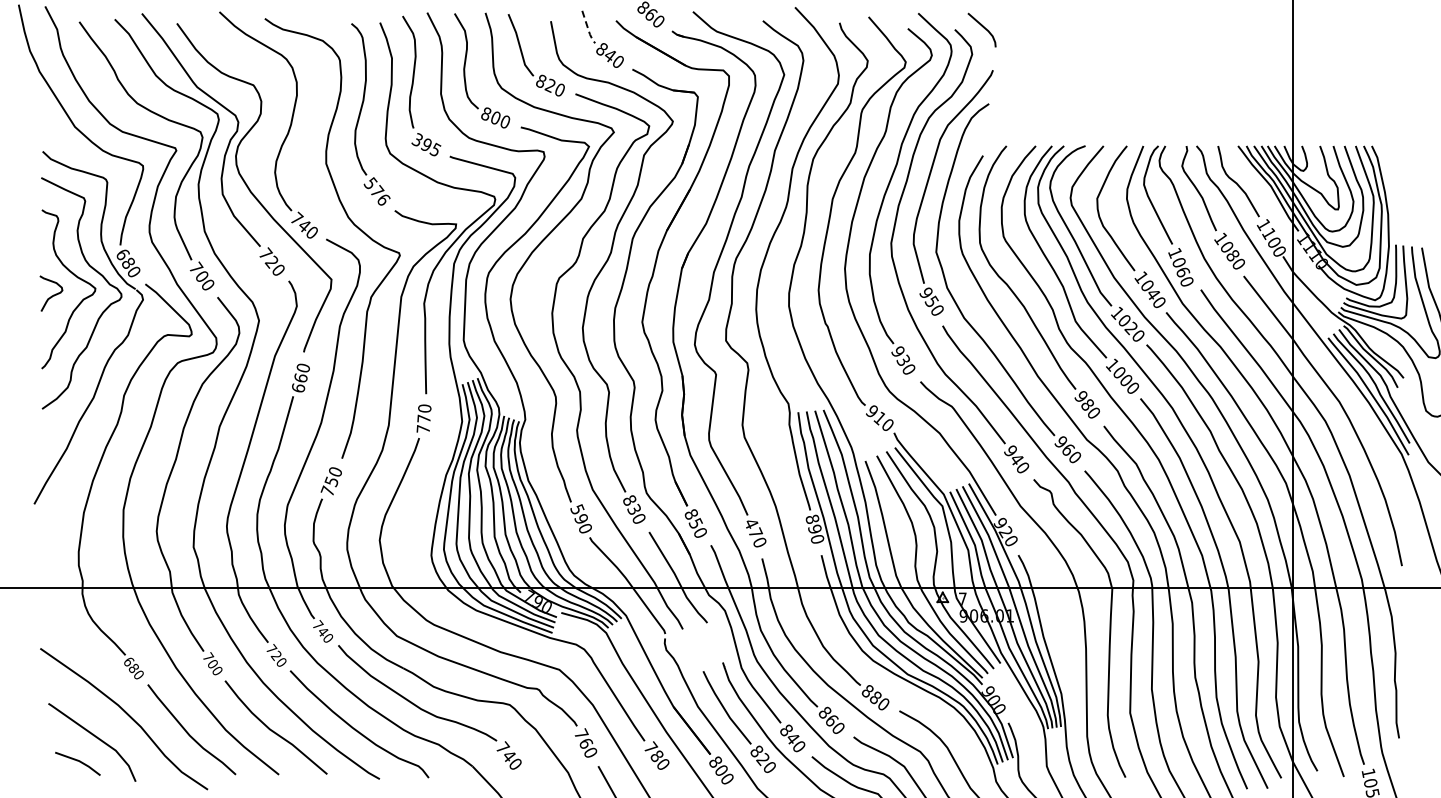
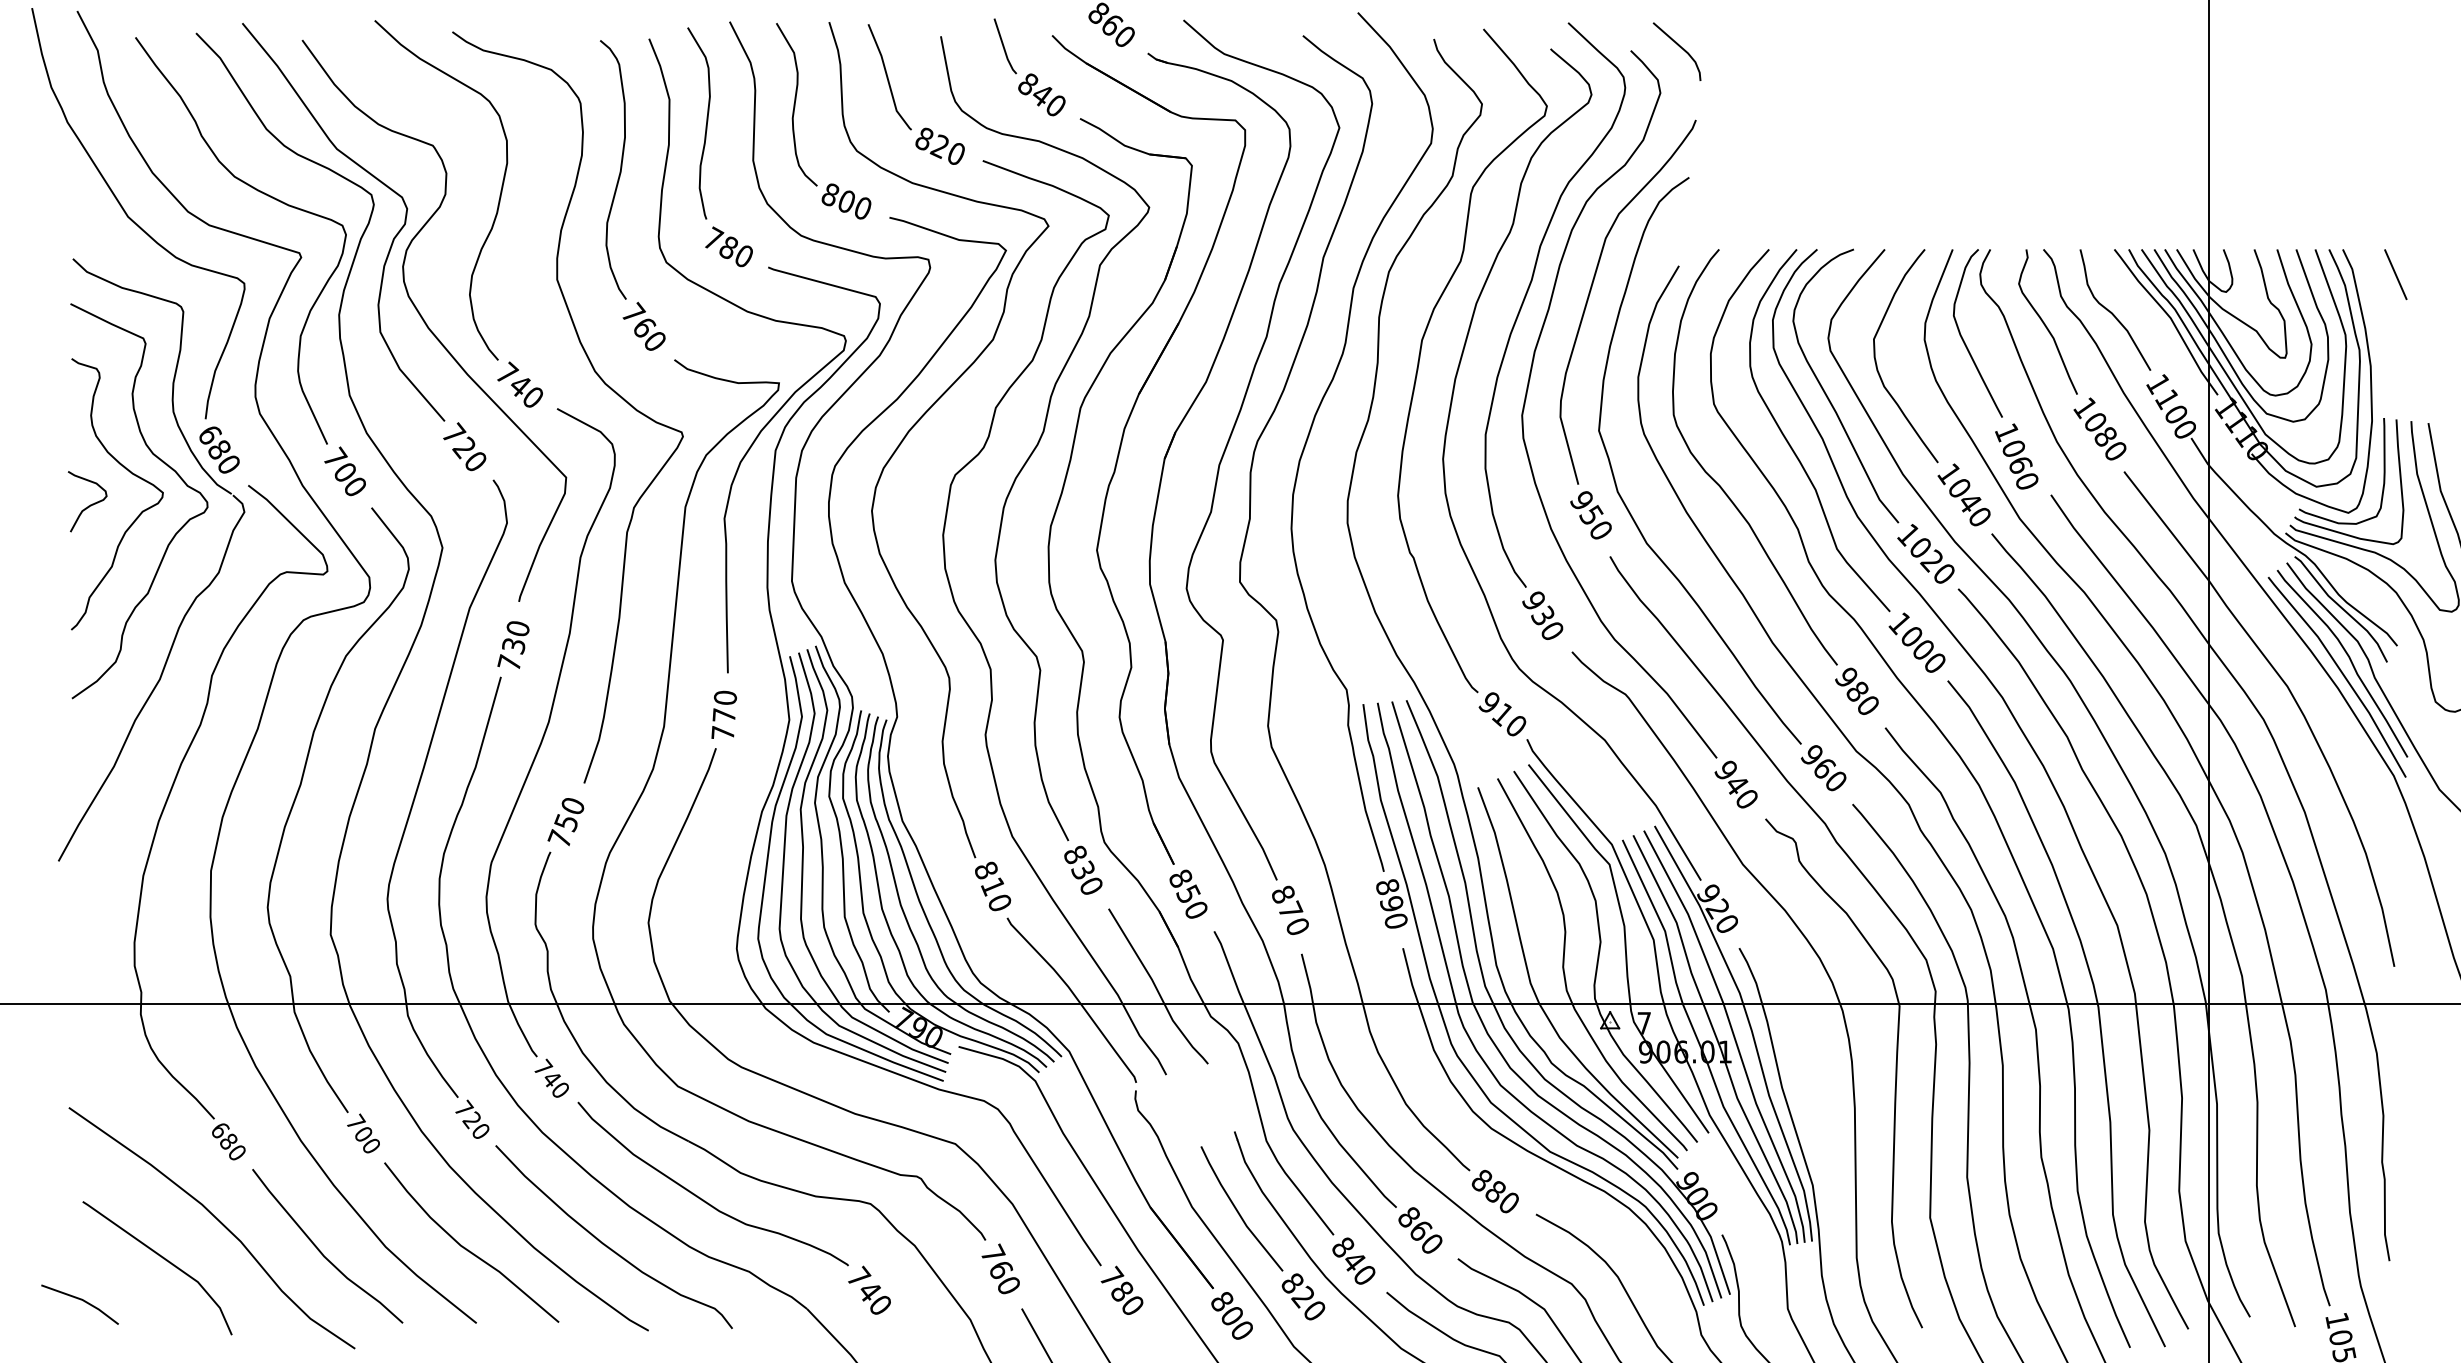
line: (588, 29) -> (1005, 50), dashed -> solid
text: (426, 144) -> (728, 246), 395 -> 780
line: (1402, 160) -> (2395, 274), added
text: (376, 190) -> (643, 325), 576 -> 760
text: (299, 382) -> (511, 653), 660 -> 730
text: (578, 514) -> (987, 878), 590 -> 810
text: (751, 523) -> (1283, 894), 470 -> 870
line: (77, 761) -> (79, 1300), moved

